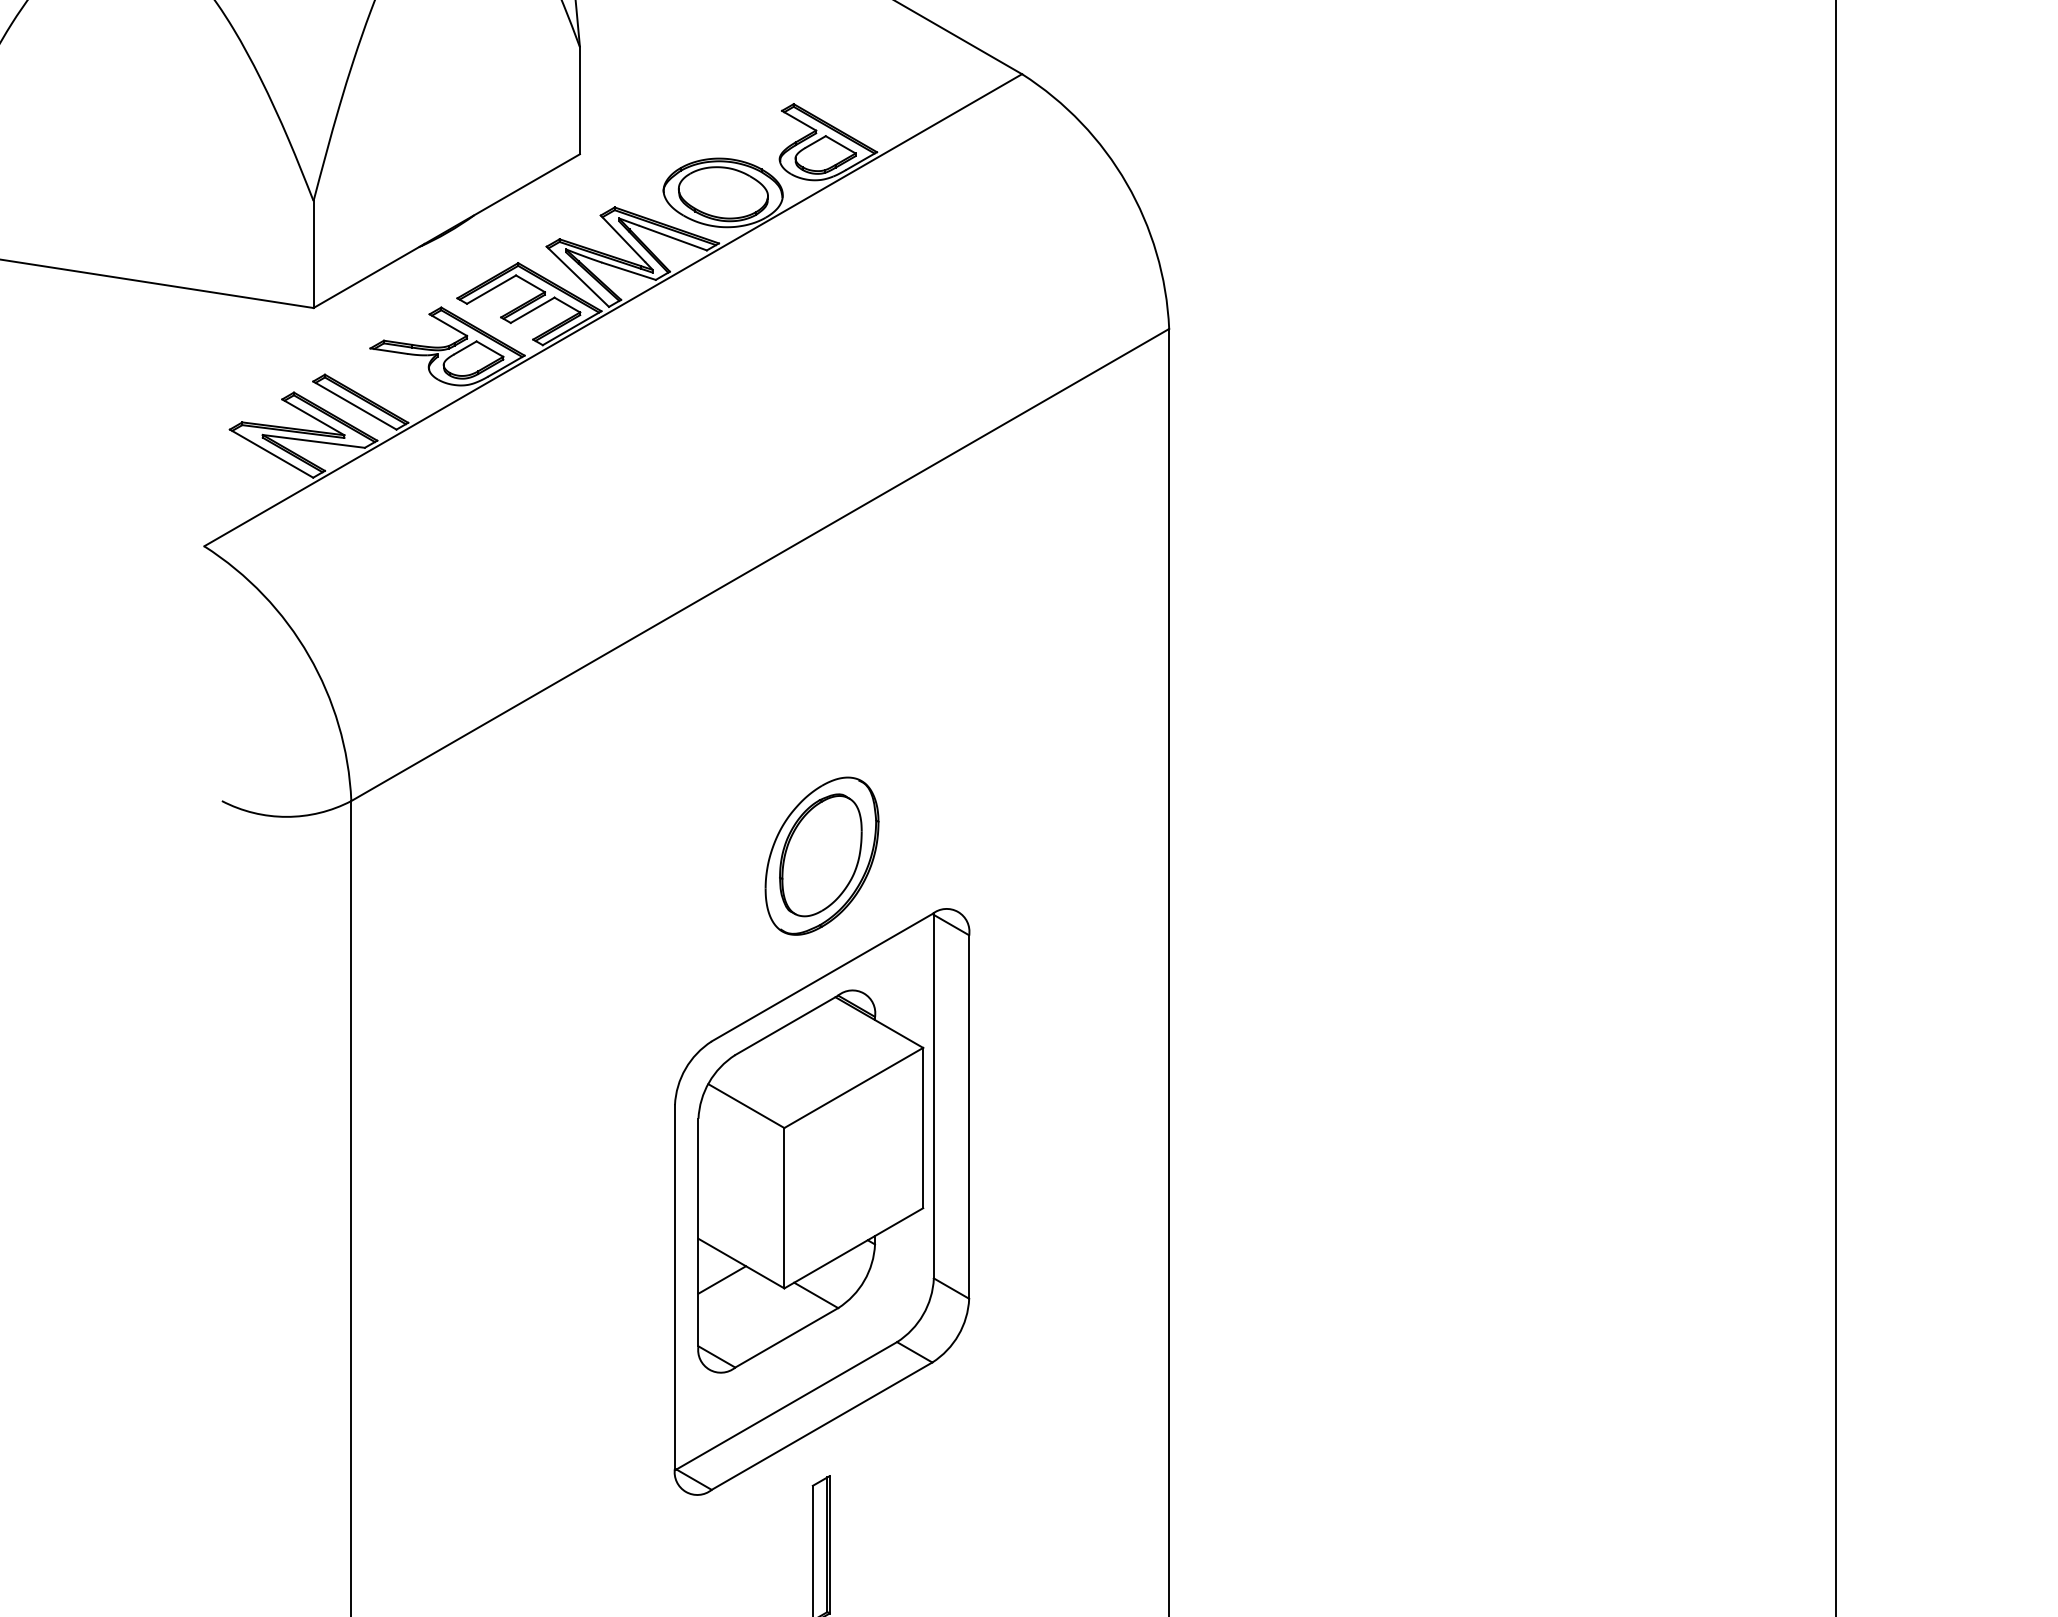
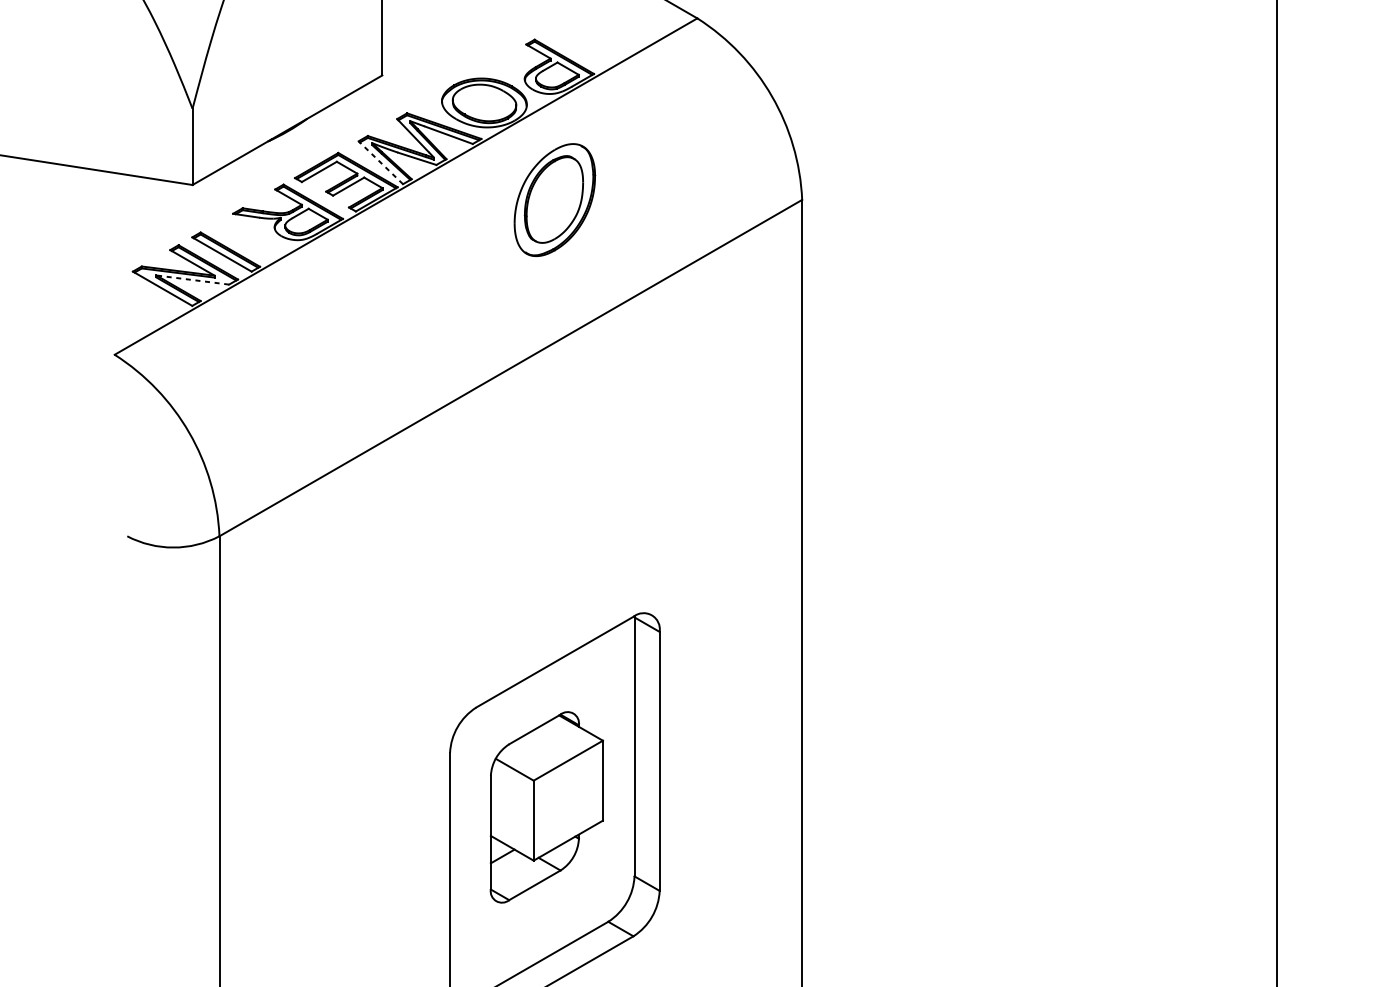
line: (577, 276) -> (380, 162), solid -> dashed
line: (313, 441) -> (192, 280), solid -> dashed
part: (821, 855) -> (554, 199), moved
part: (810, 1181) -> (546, 807), size x0.7

